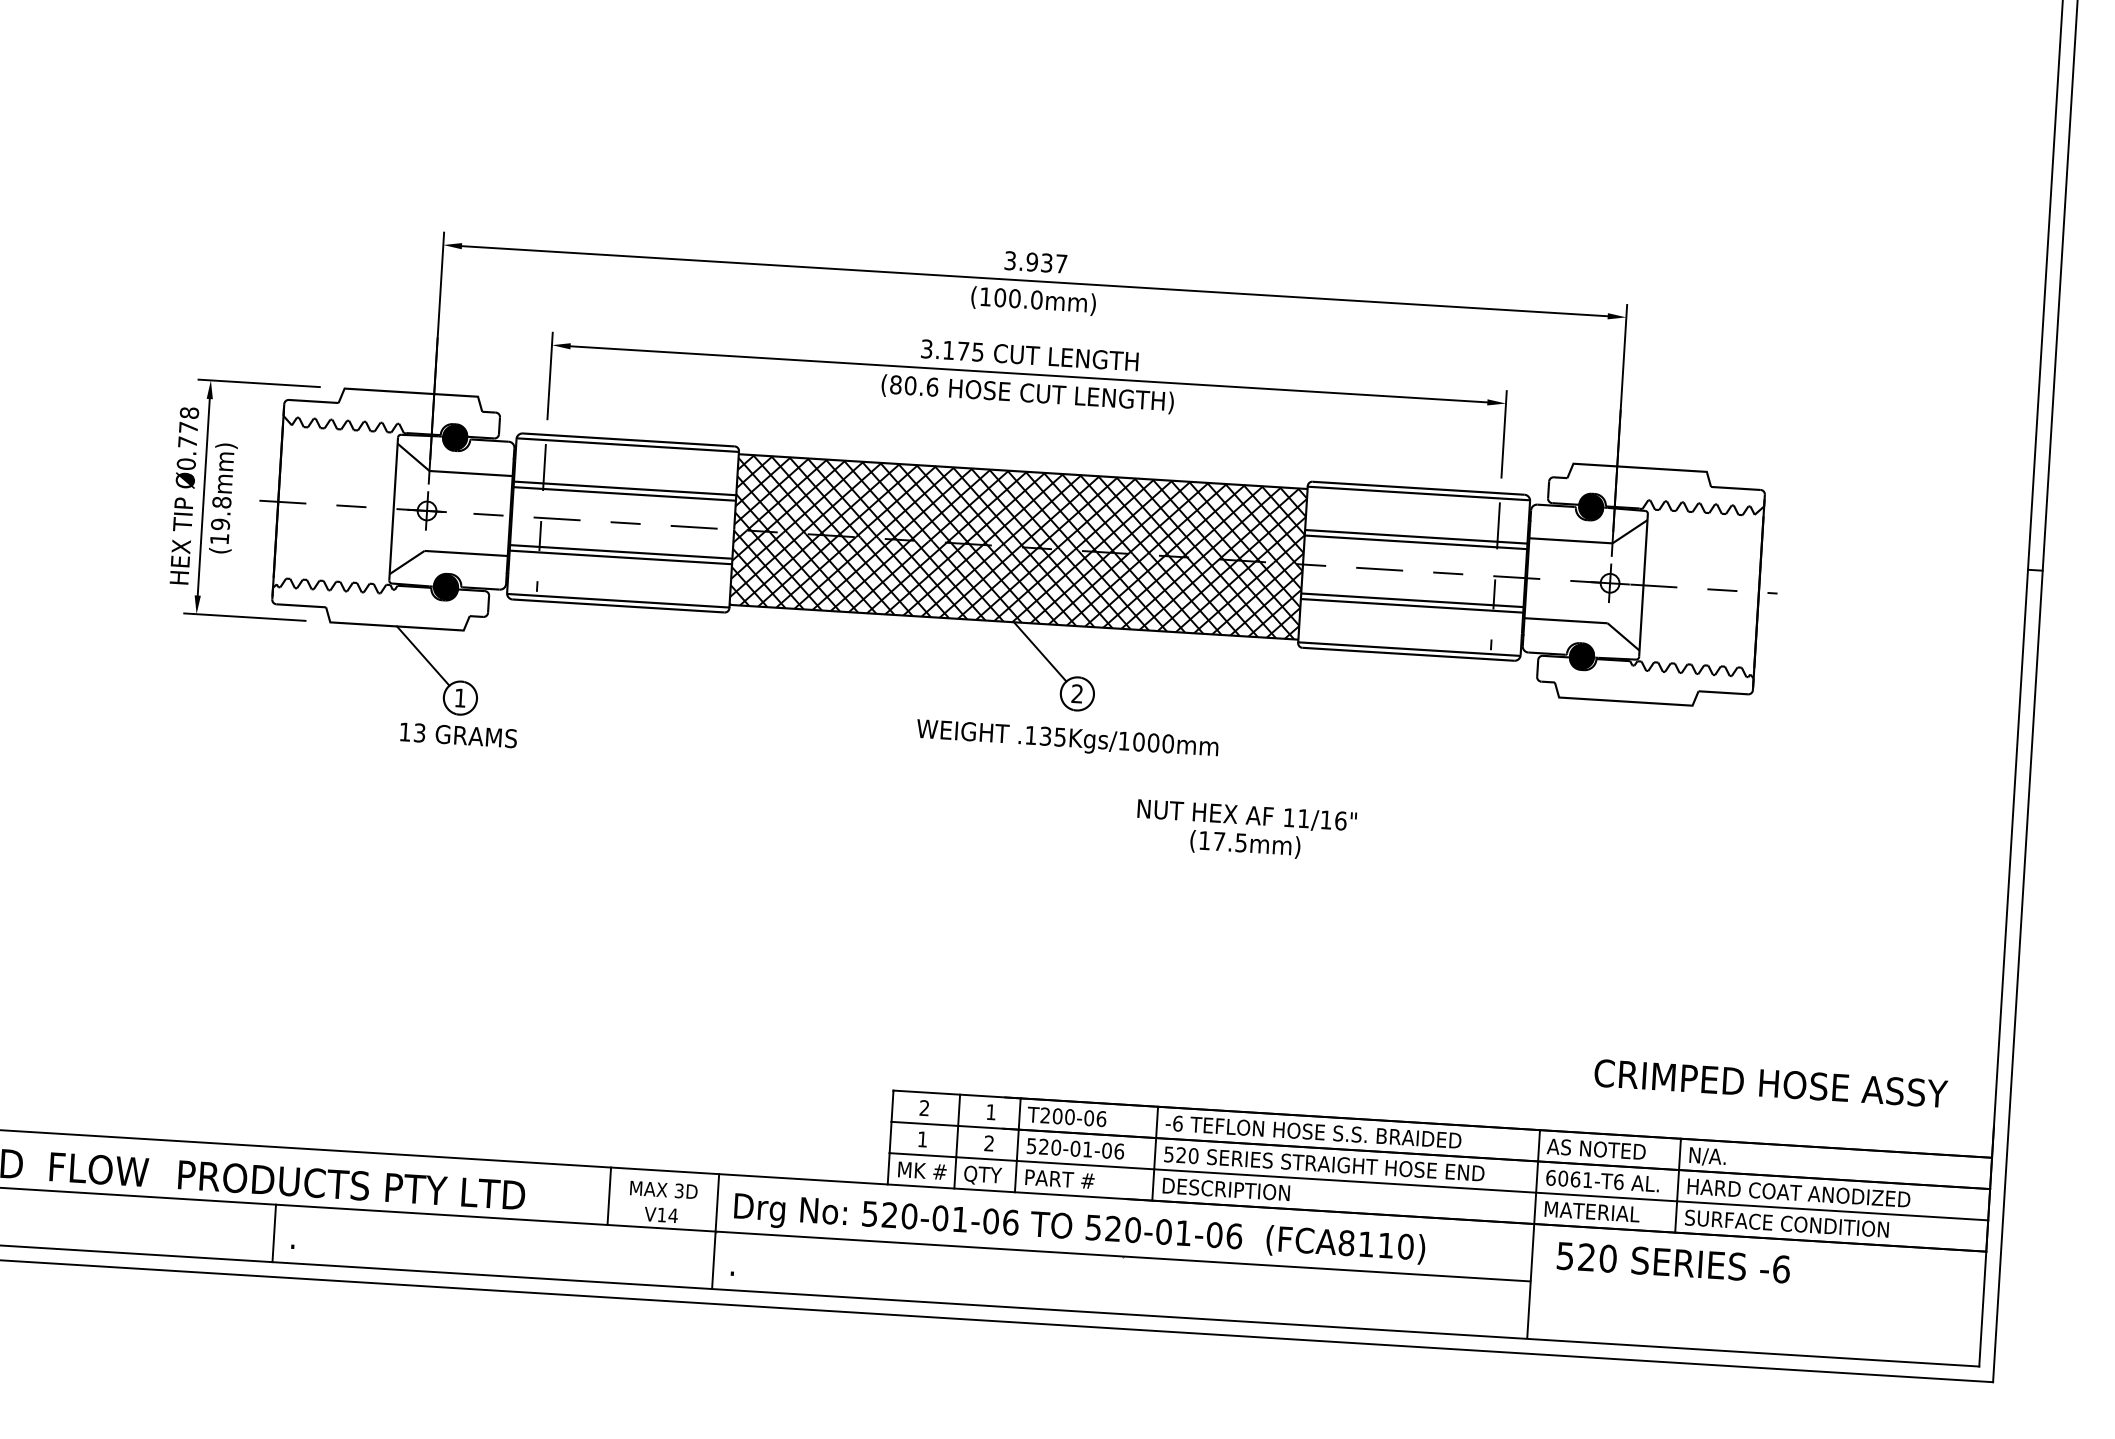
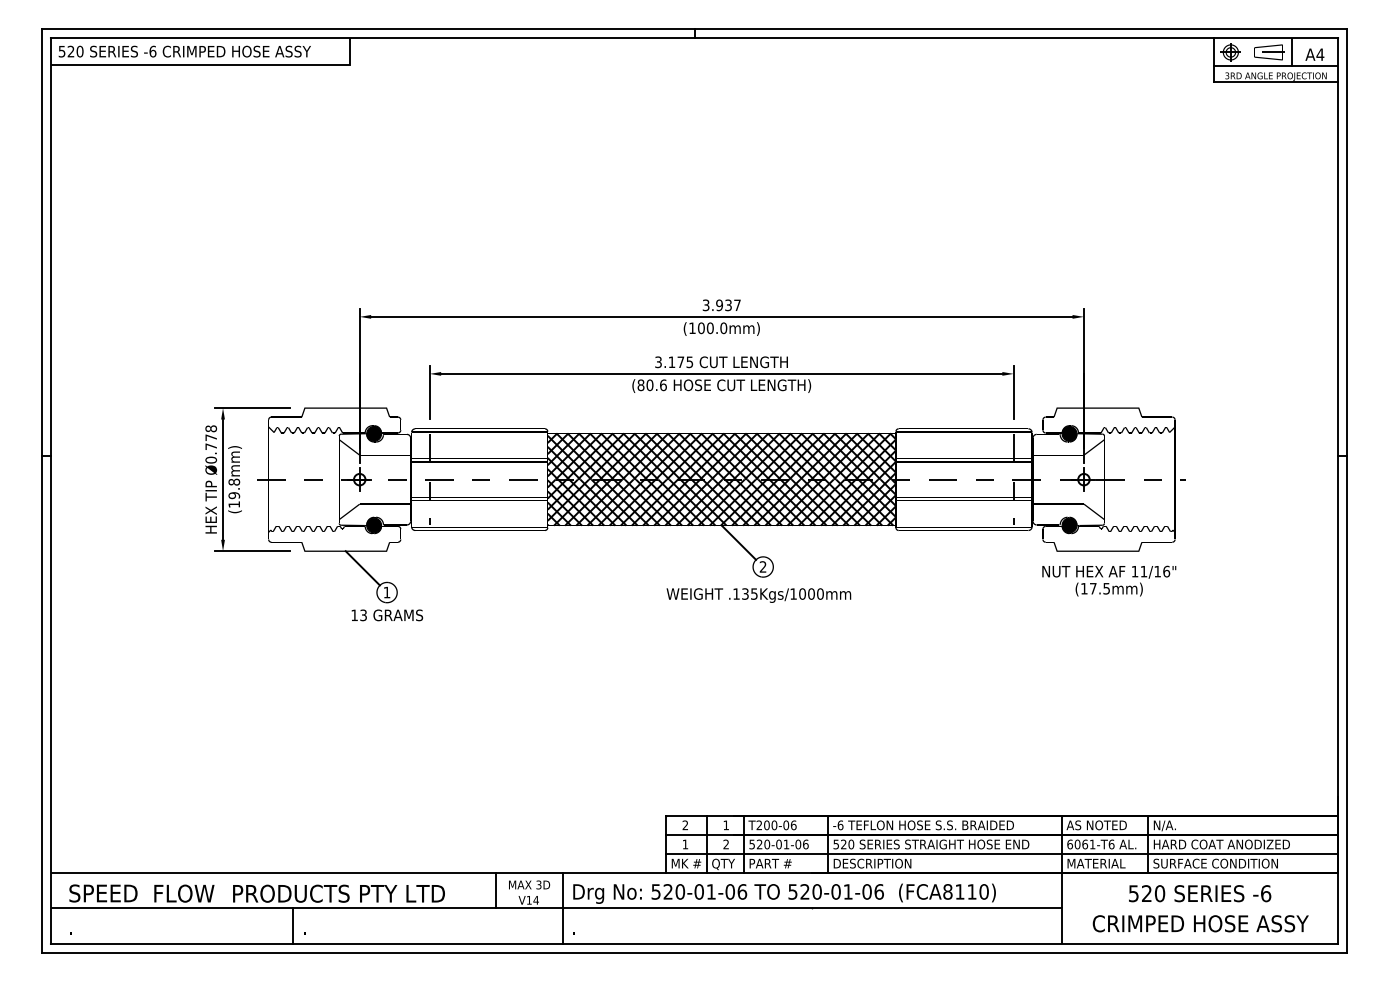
text: (1246, 829) -> (1109, 580), moved
text: (1770, 1083) -> (1200, 923), moved
text: (1674, 1262) -> (1200, 893), moved

